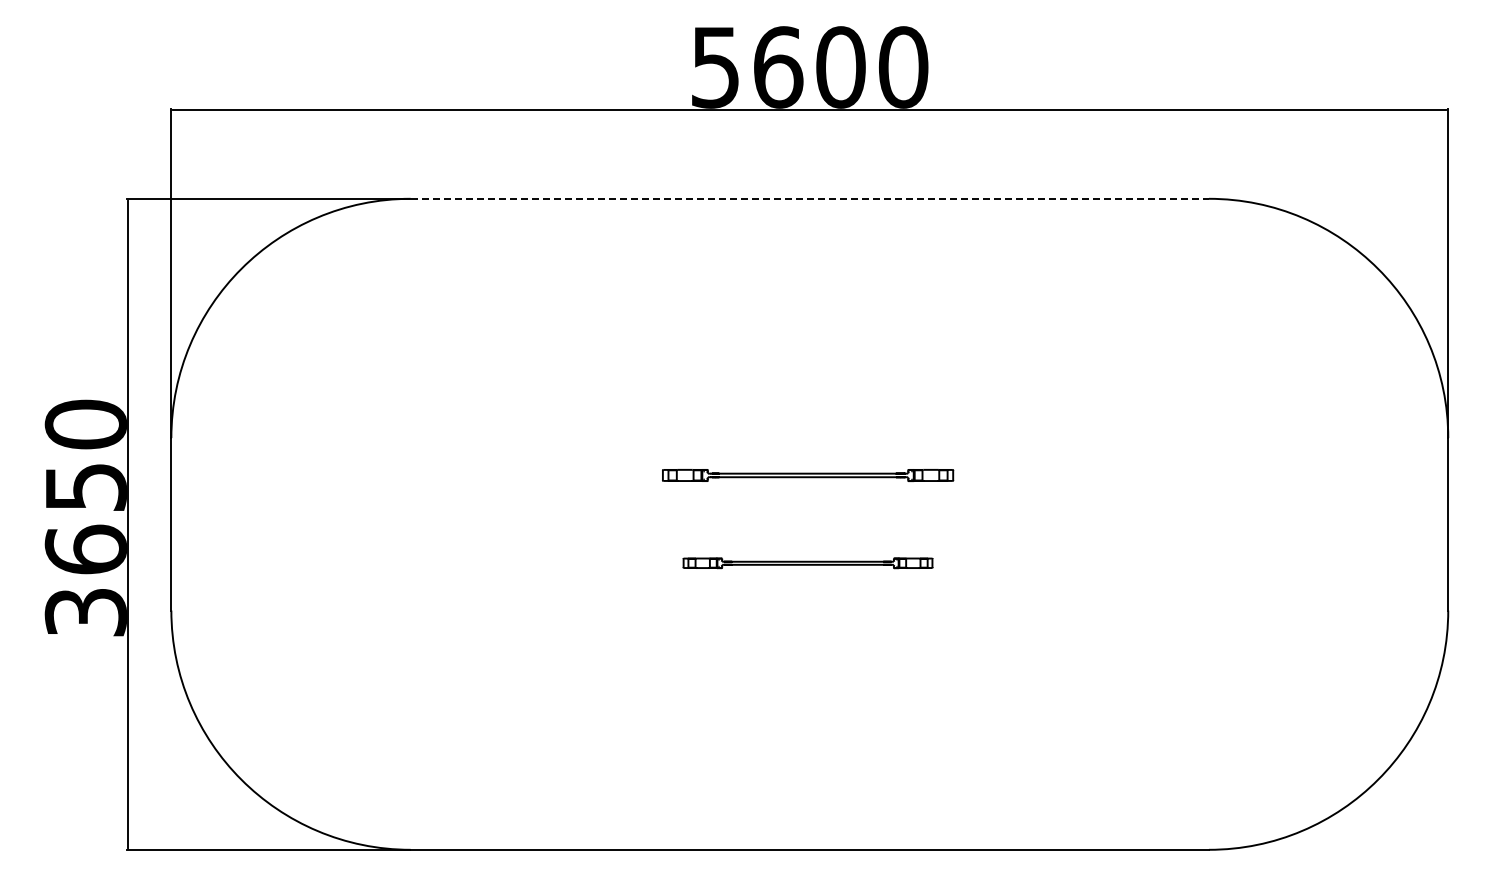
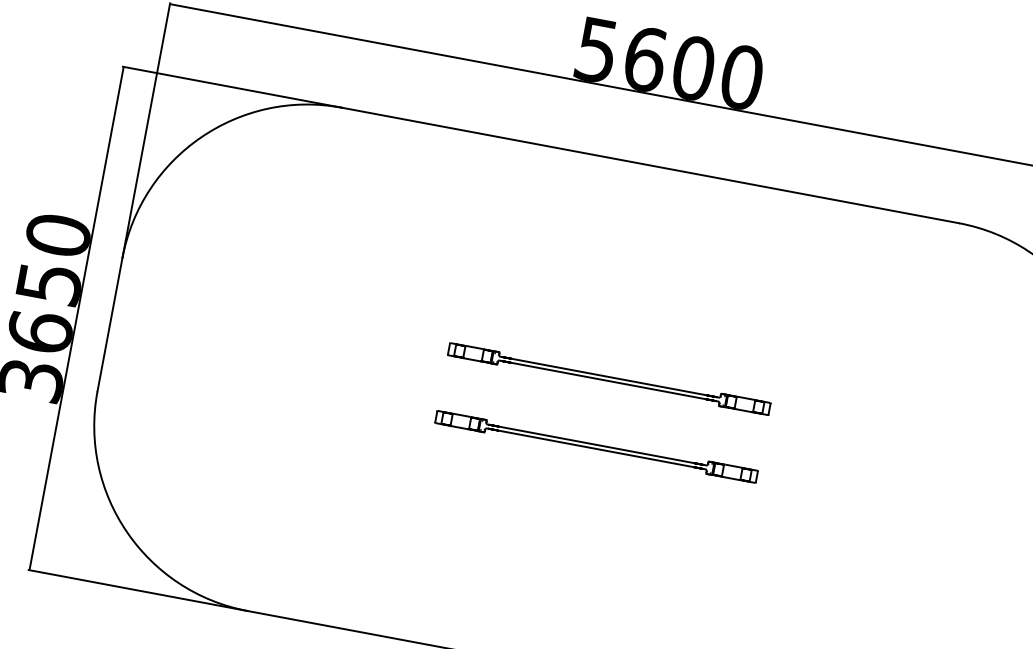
line: (810, 198) -> (651, 165), dashed -> solid
part: (807, 475) -> (608, 379), size x1.43
part: (807, 563) -> (596, 447), size x1.67

